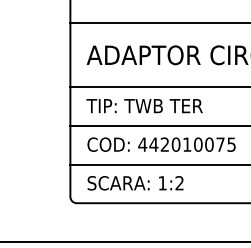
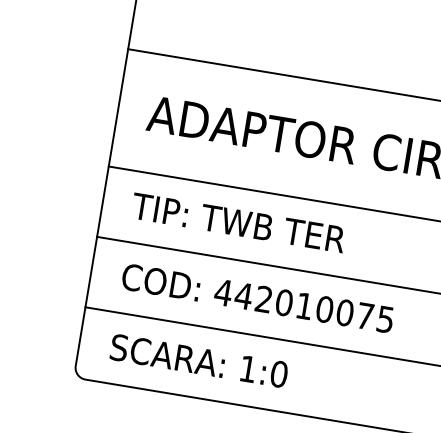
text: (179, 183) -> (278, 374), 1:2 -> 1:0

